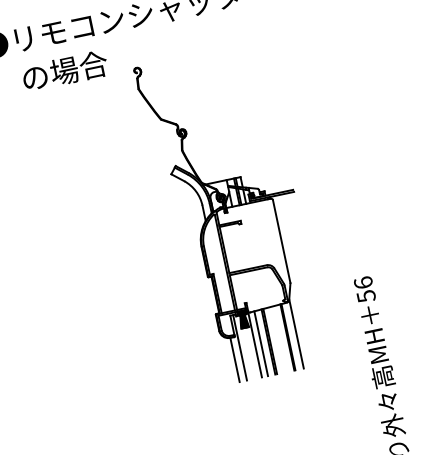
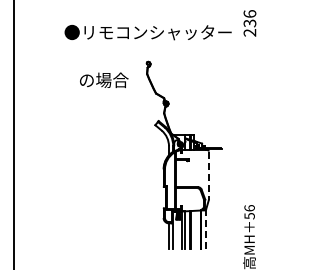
text: (65, 69) -> (104, 79), moved
line: (281, 243) -> (208, 176), solid -> dashed
line: (297, 334) -> (206, 229), solid -> dashed

